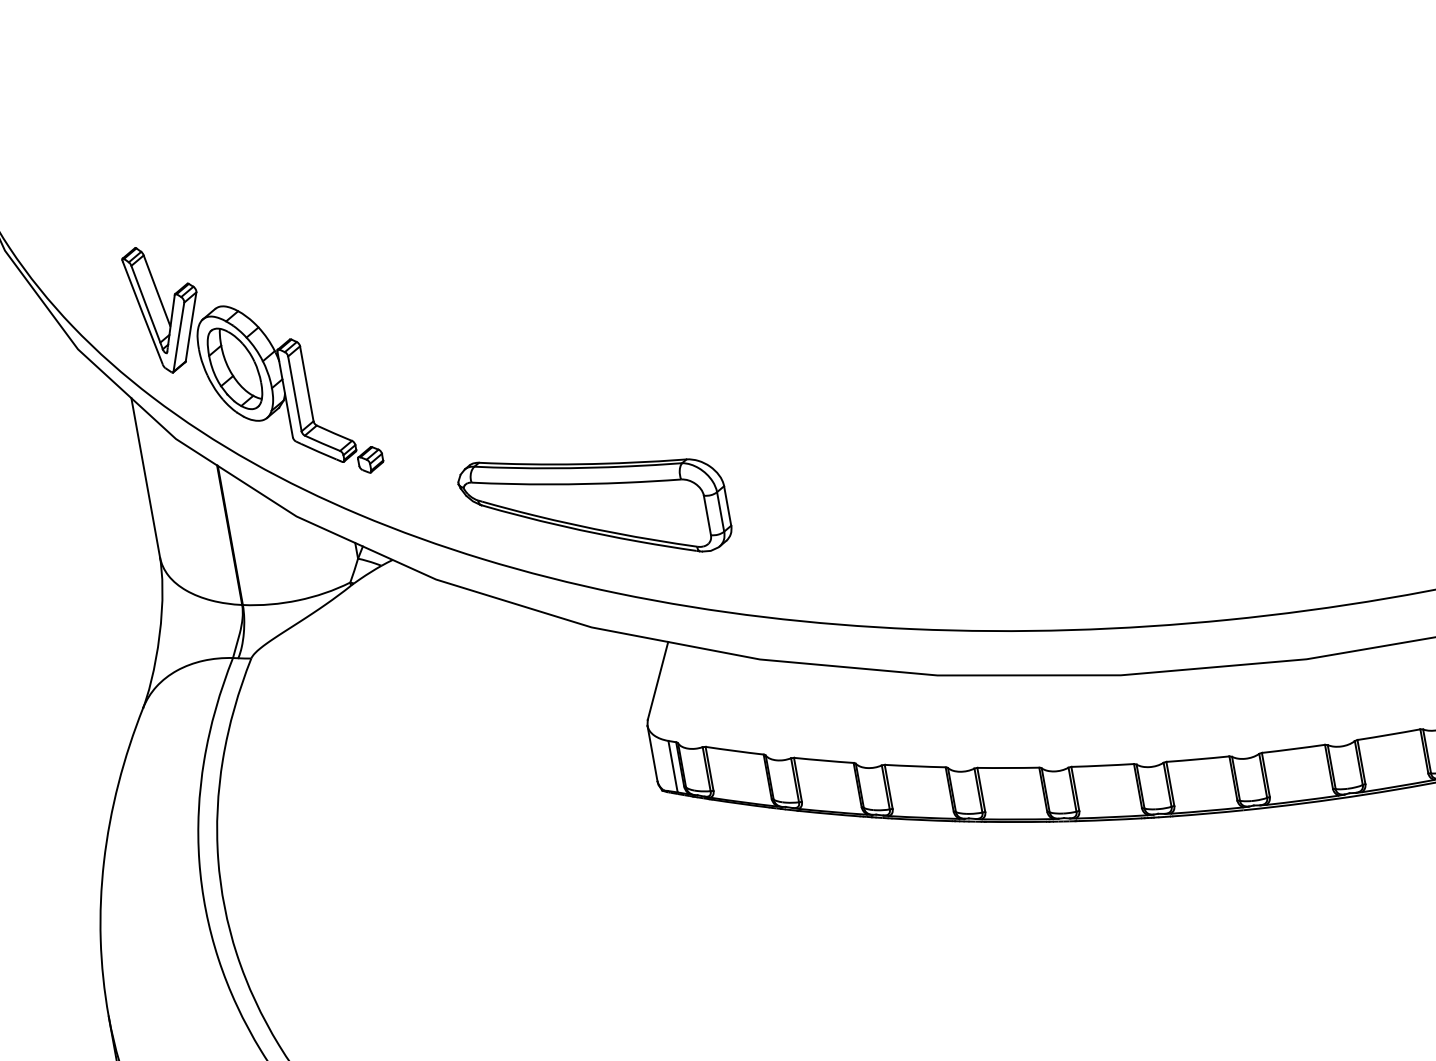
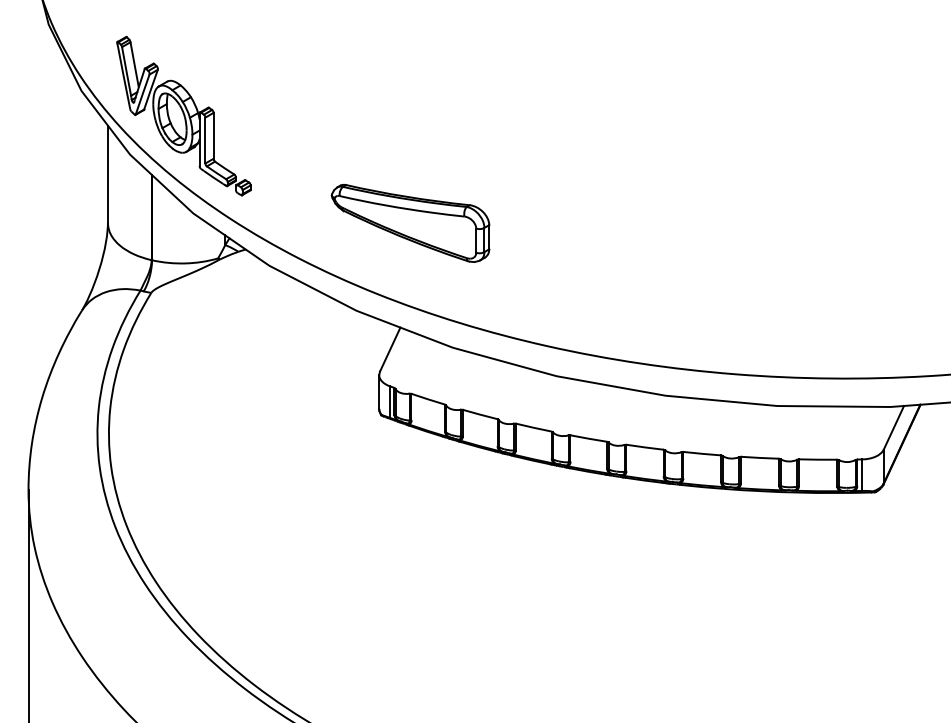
part: (595, 506) -> (410, 223), moved

